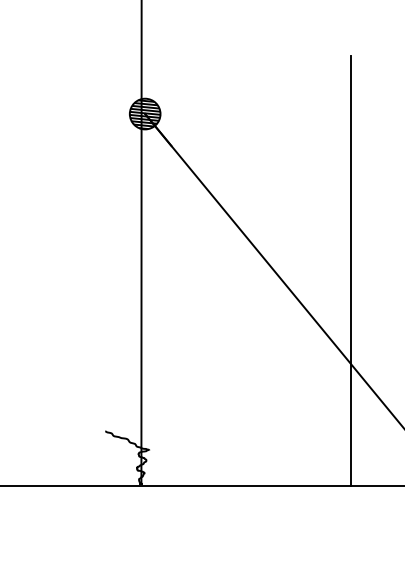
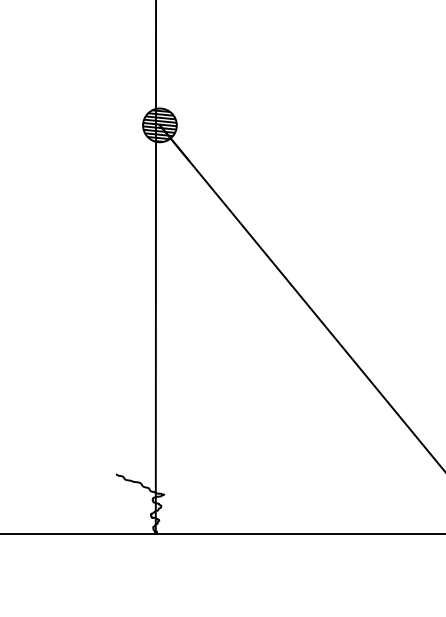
line: (350, 270) -> (385, 297), removed

